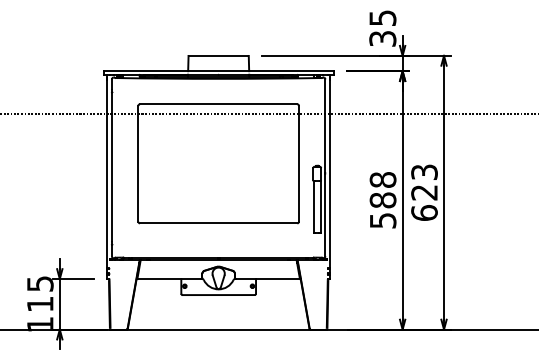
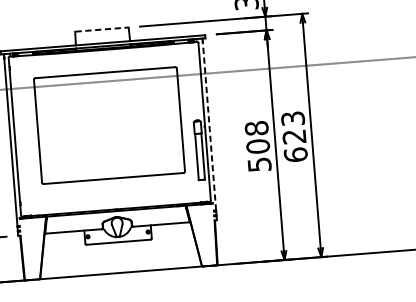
line: (218, 55) -> (101, 29), solid -> dashed
line: (330, 173) -> (209, 126), solid -> dashed
text: (383, 200) -> (258, 146), 588 -> 508

